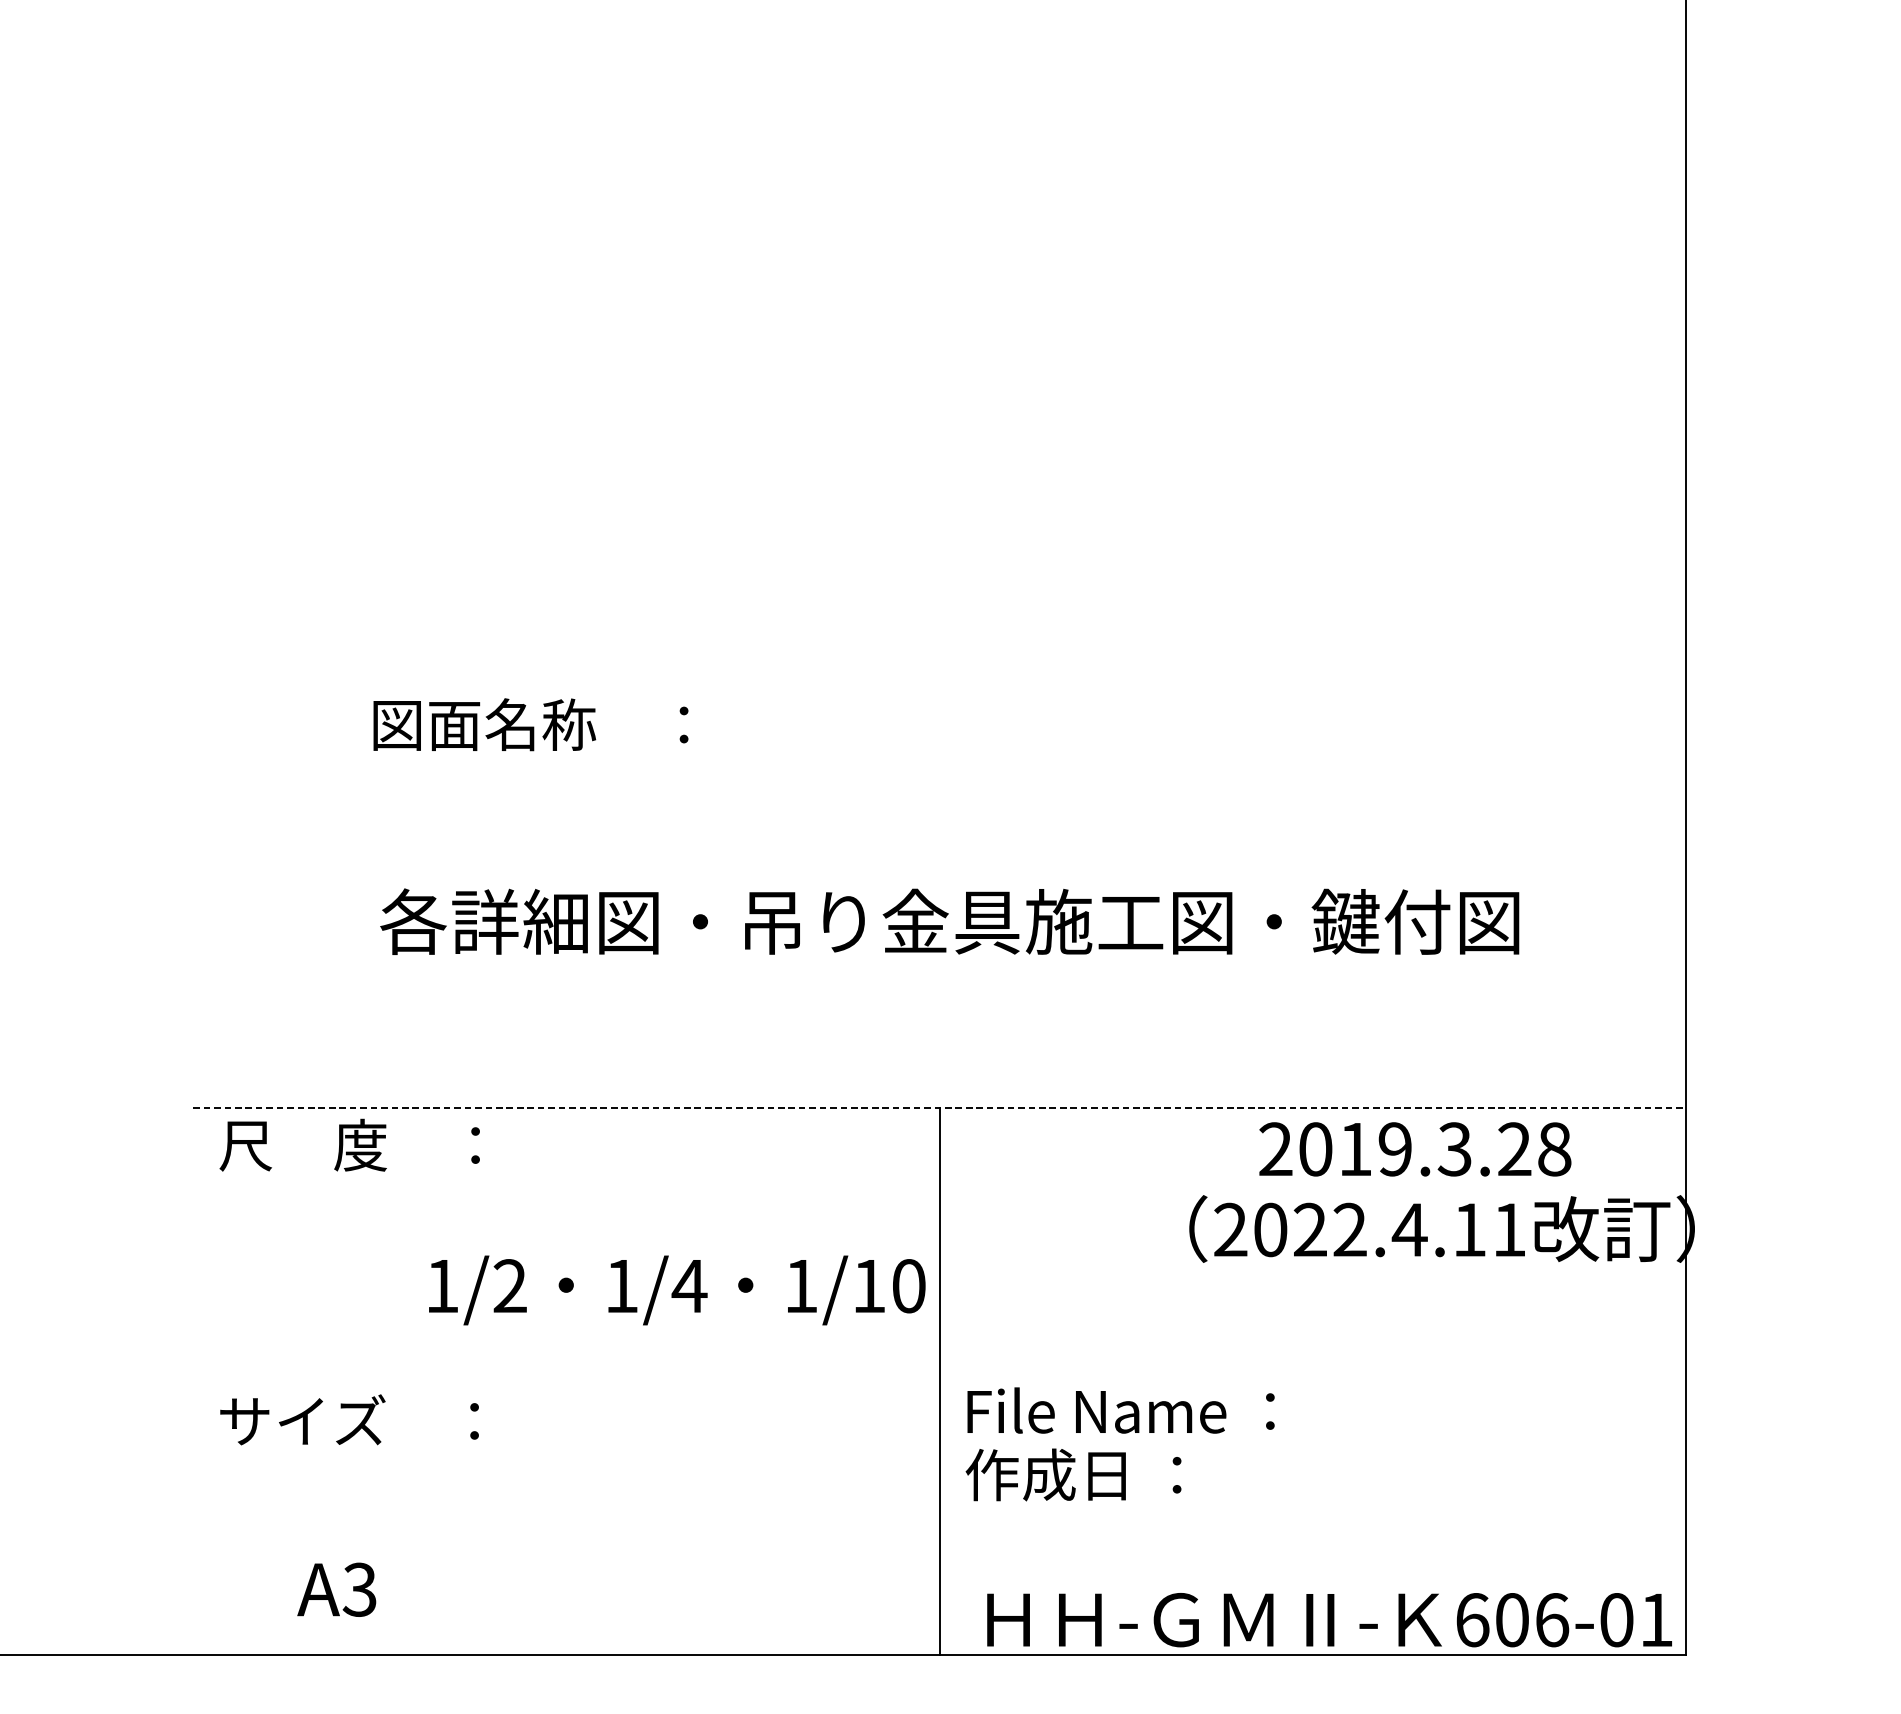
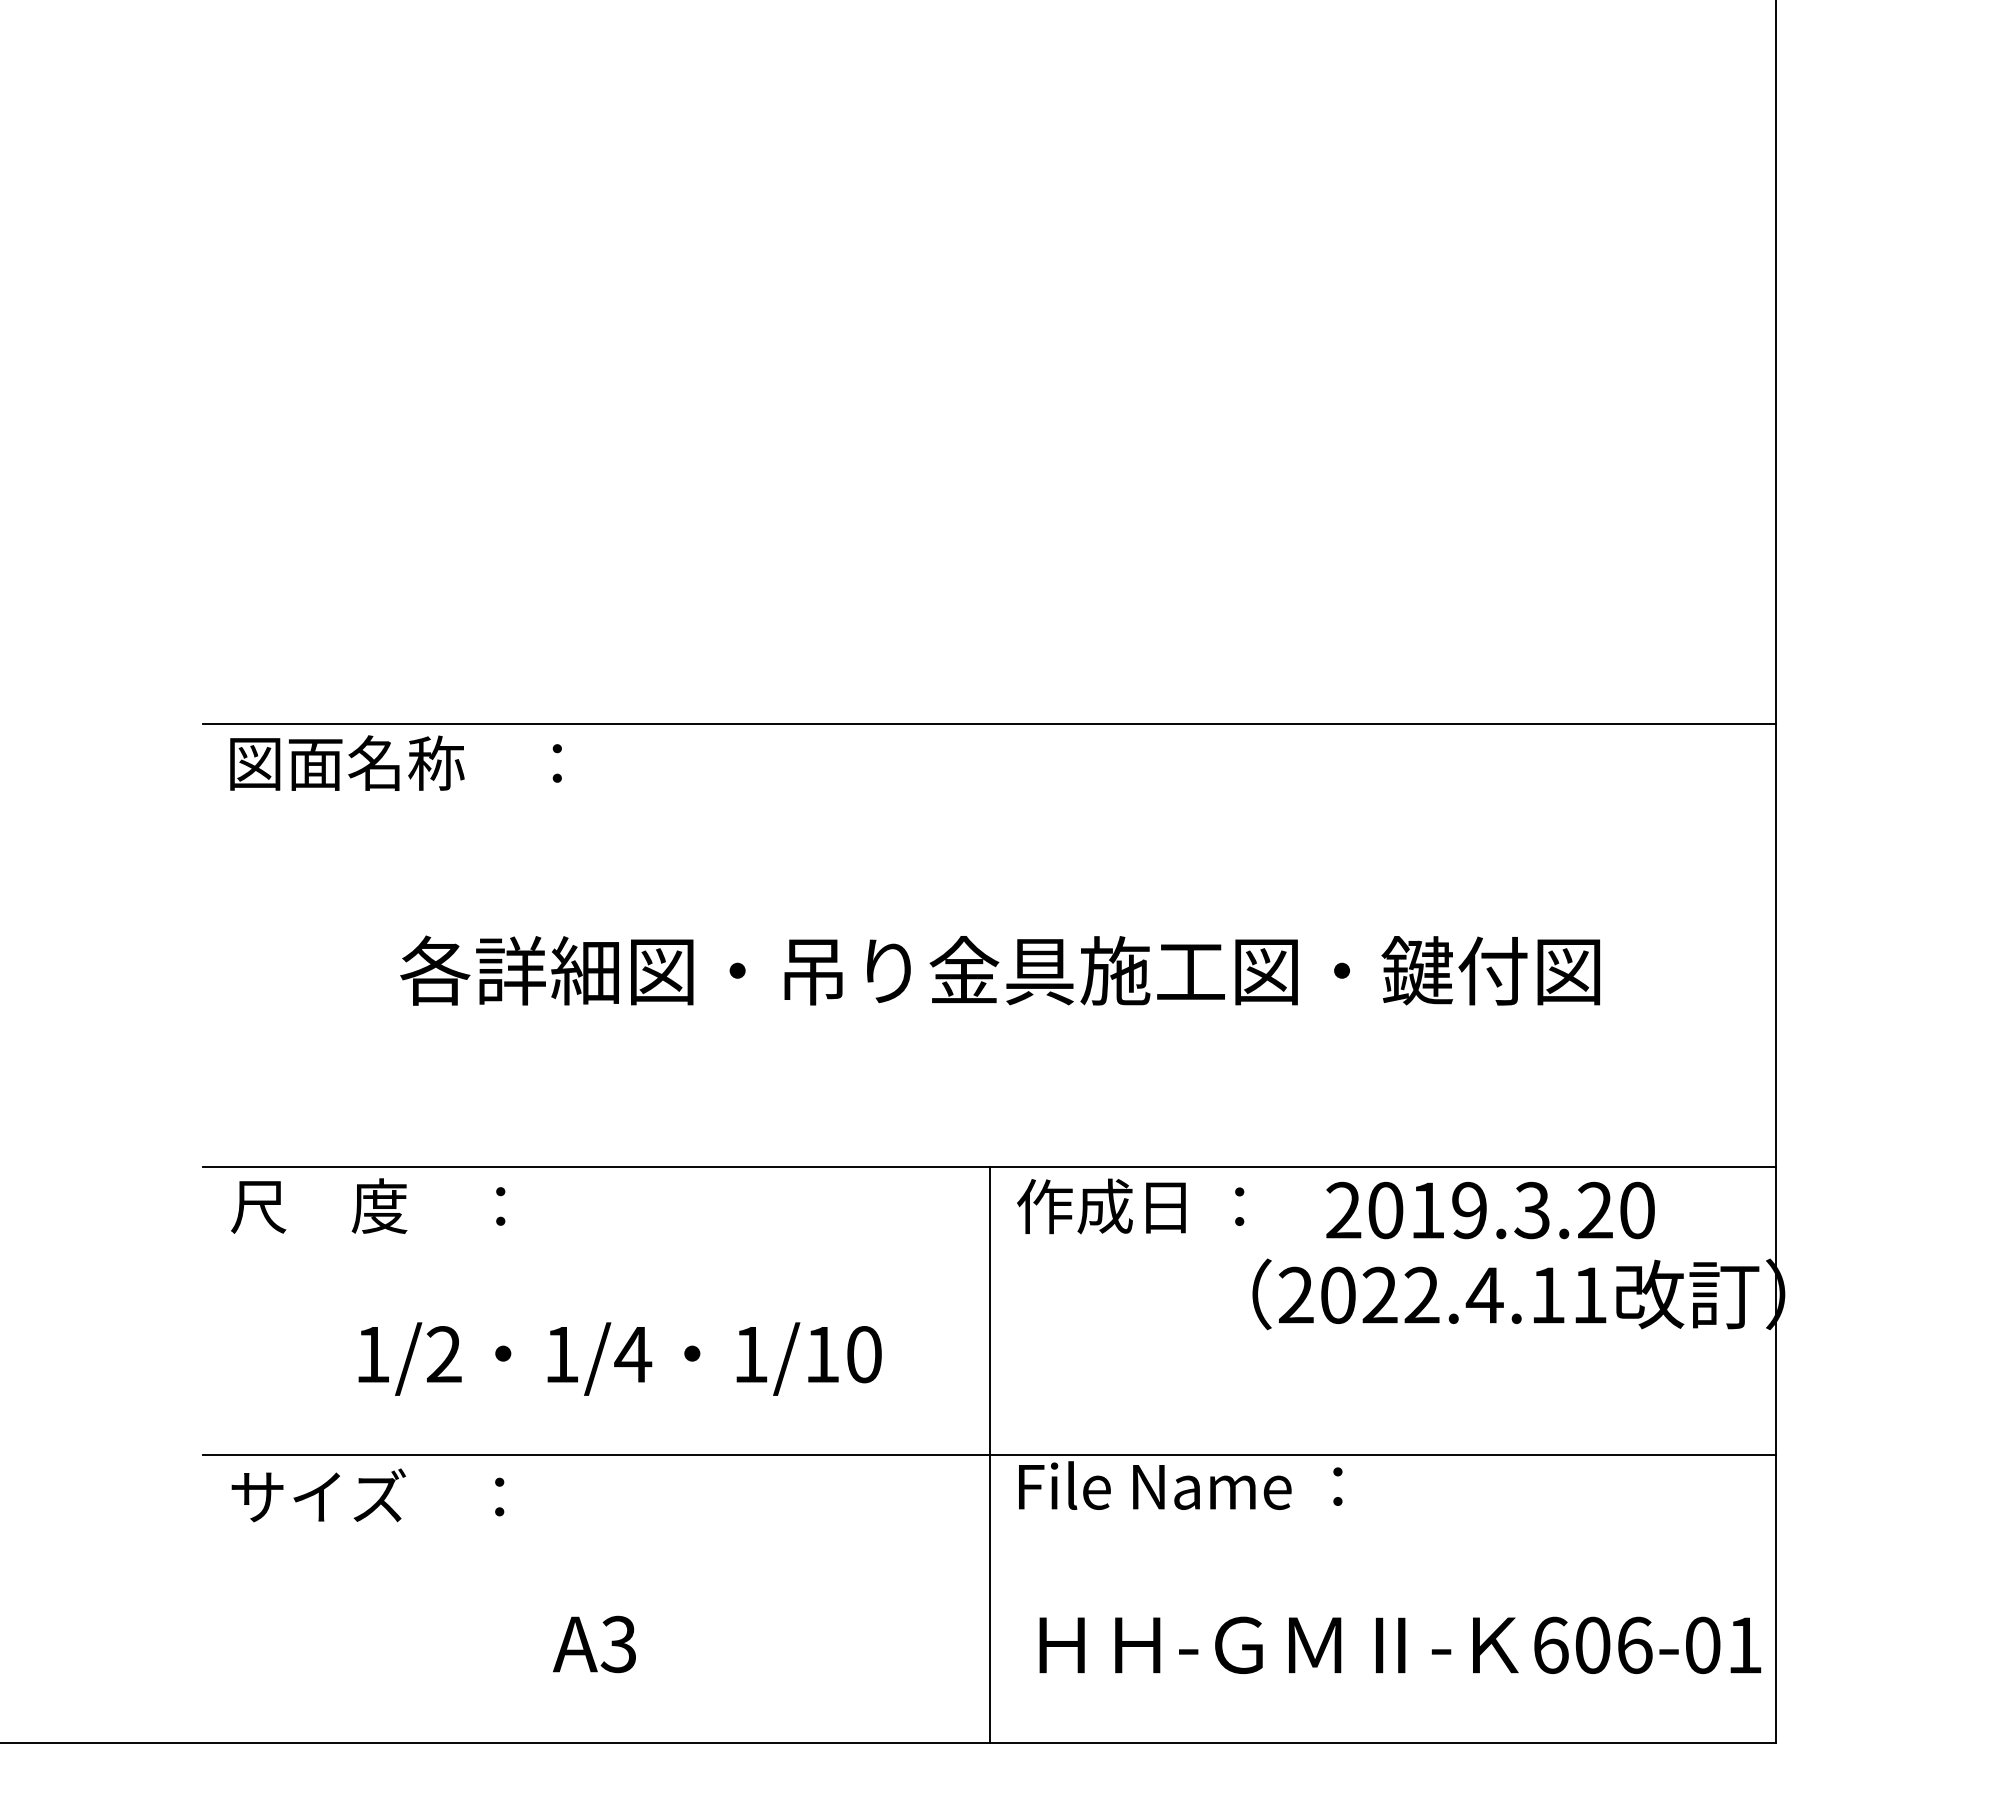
line: (939, 687) -> (989, 723), added
text: (530, 724) -> (395, 762), moved
line: (940, 1107) -> (990, 1166), dashed -> solid
text: (1554, 1148) -> (1637, 1209), 2019.3.28 -> 2019.3.20
text: (676, 1289) -> (619, 1358), moved
line: (939, 1381) -> (989, 1454), added
text: (1073, 1474) -> (1130, 1206), moved
text: (336, 1589) -> (594, 1644), moved
text: (1329, 1619) -> (1400, 1644), moved

